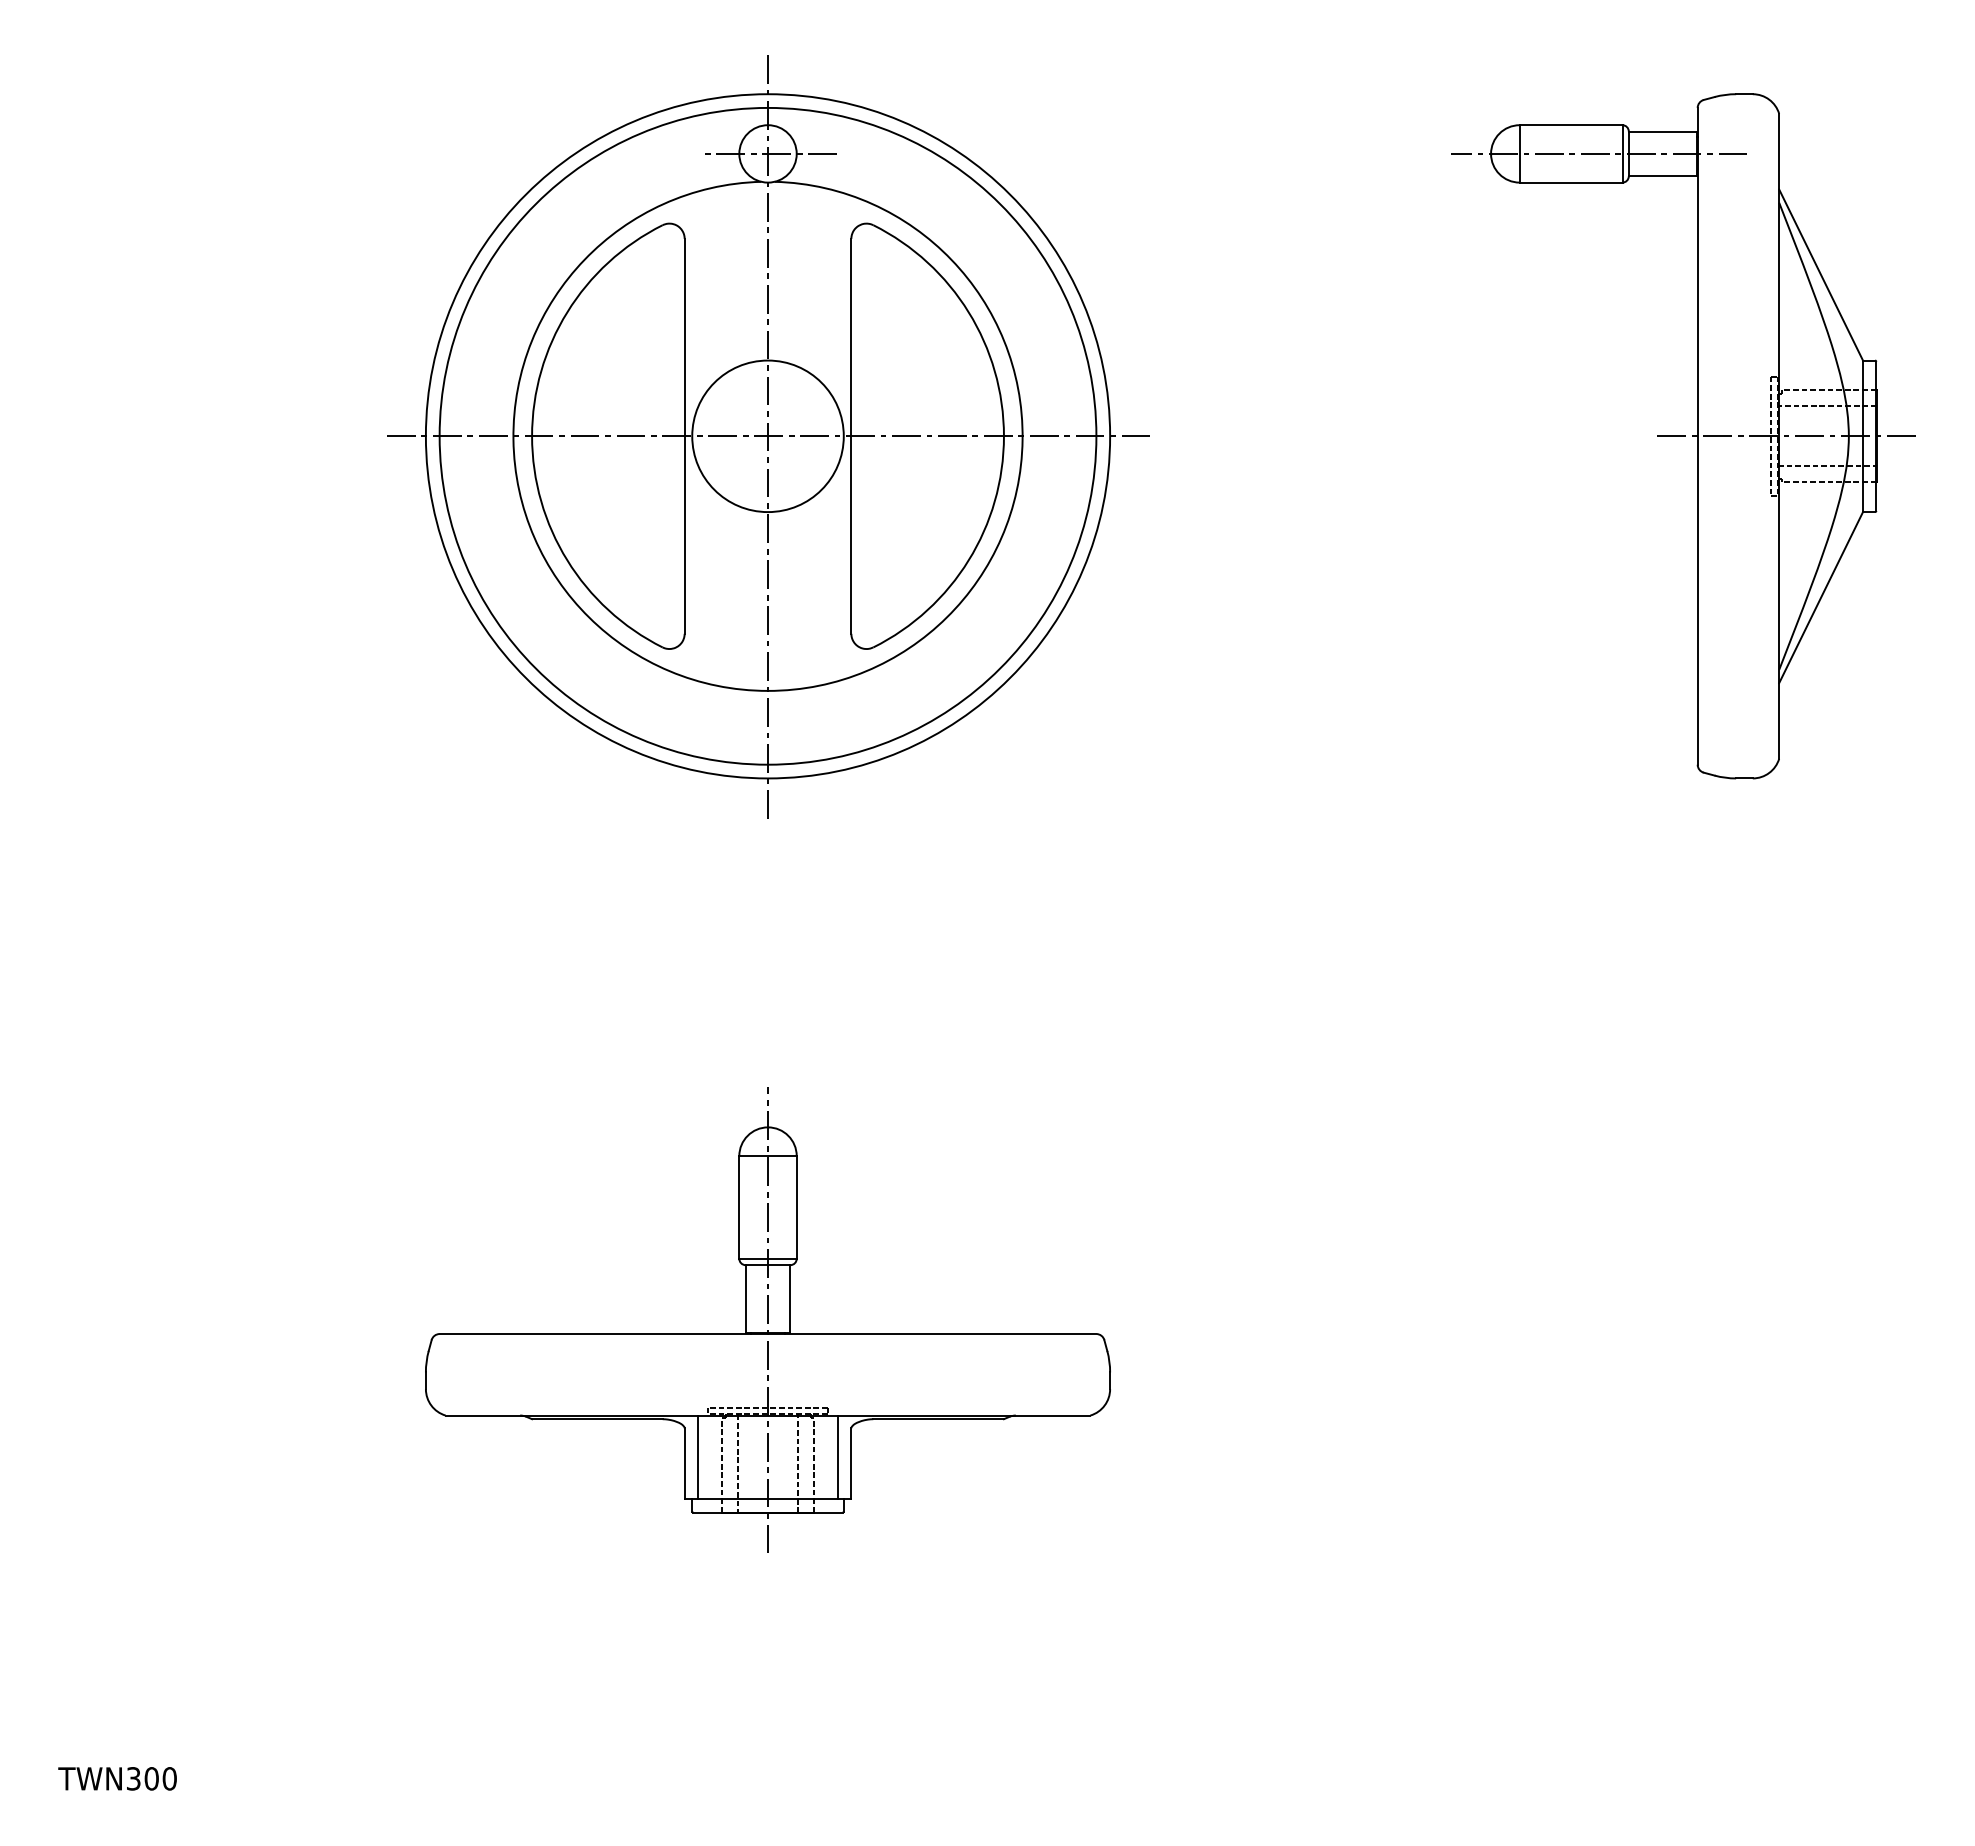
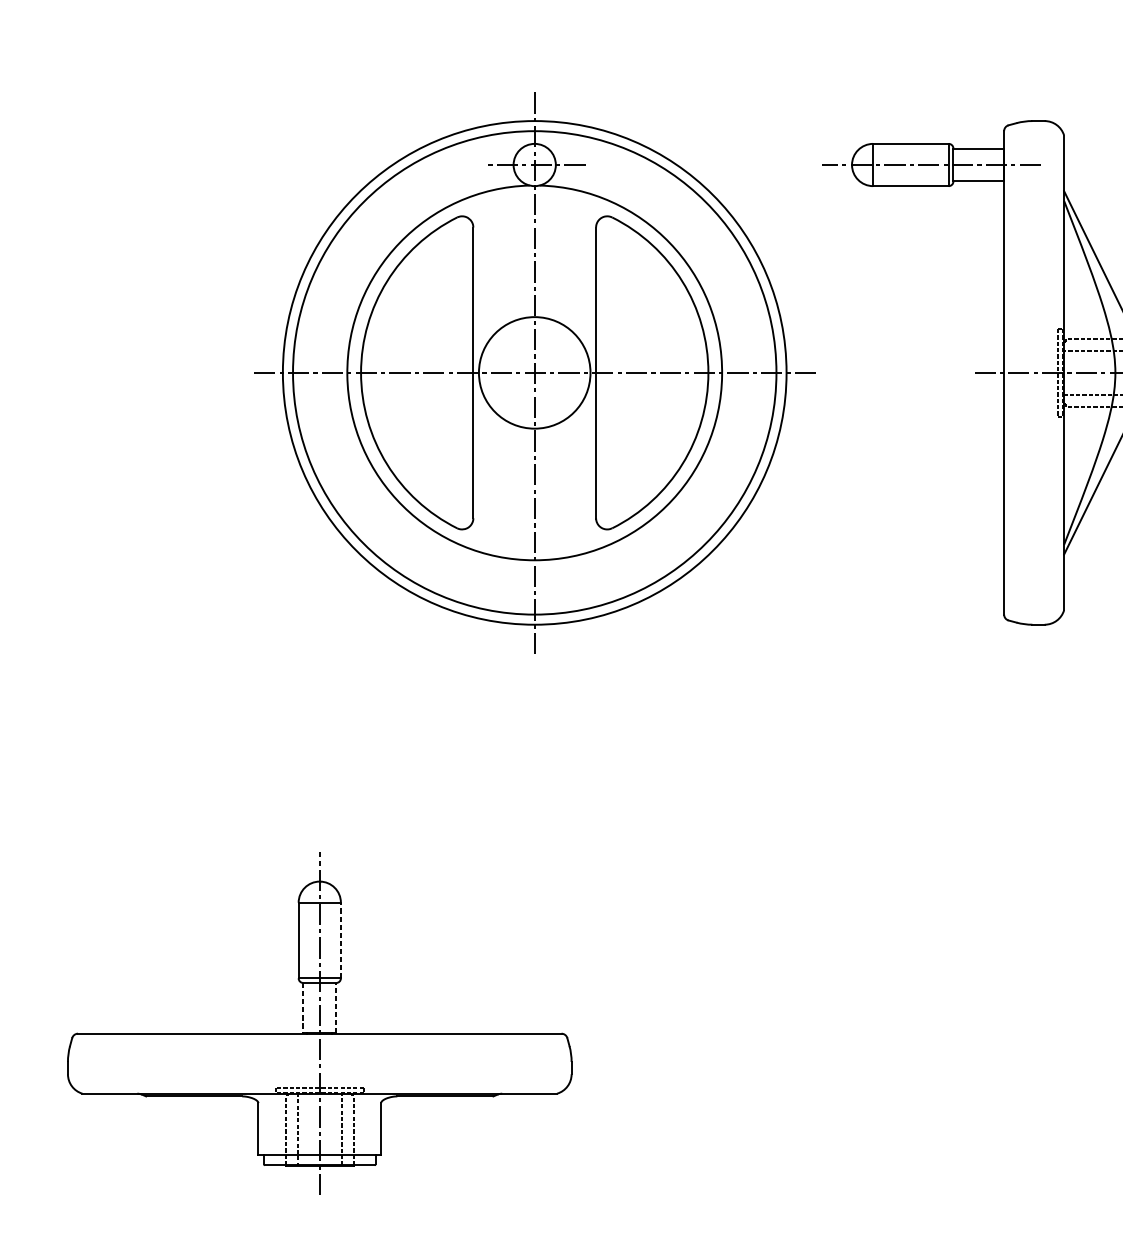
part: (768, 436) -> (535, 373), moved
line: (796, 1206) -> (340, 939), solid -> dashed
line: (790, 1298) -> (336, 1007), solid -> dashed
line: (745, 1299) -> (303, 1008), solid -> dashed
line: (698, 1457) -> (268, 1124), removed
line: (837, 1457) -> (370, 1124), removed

